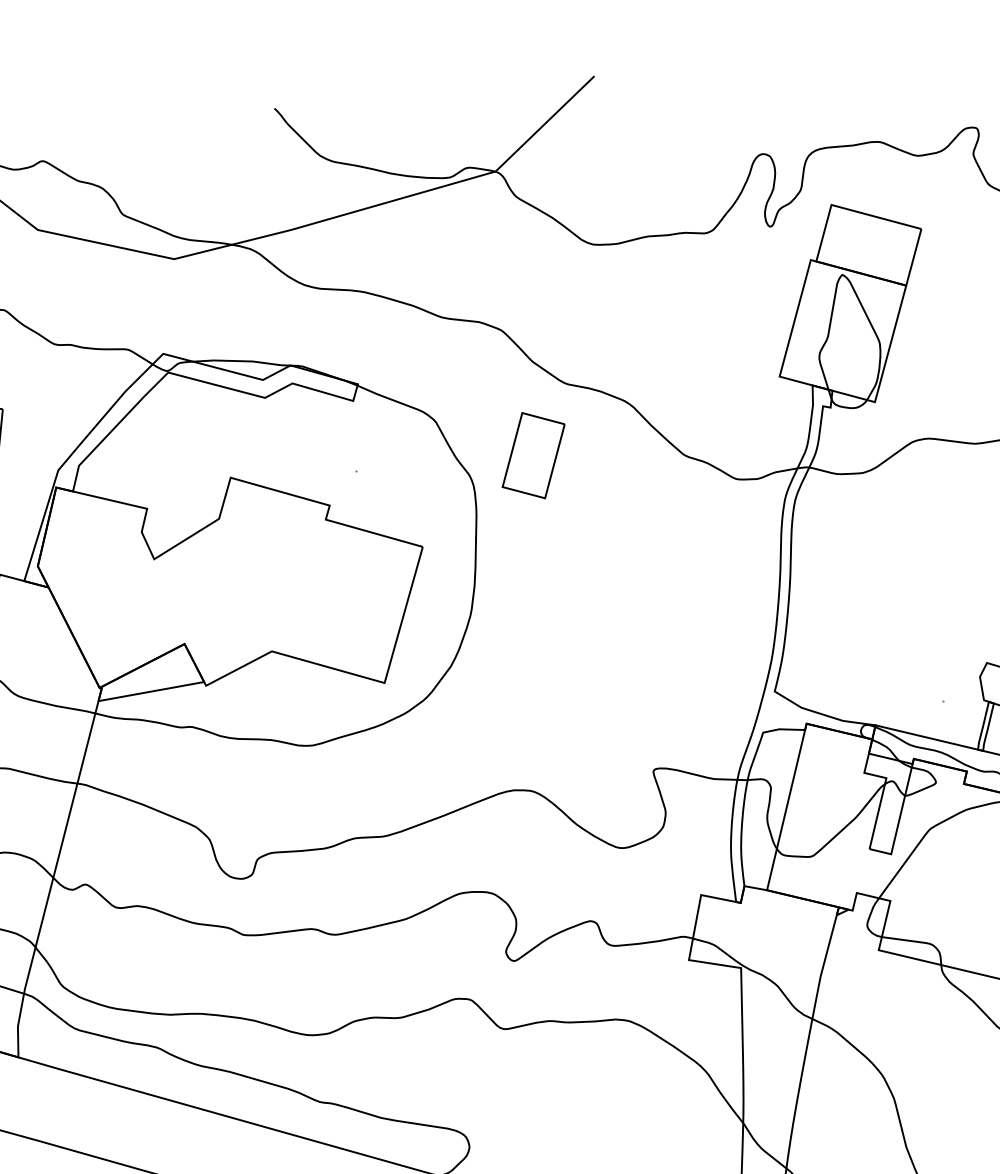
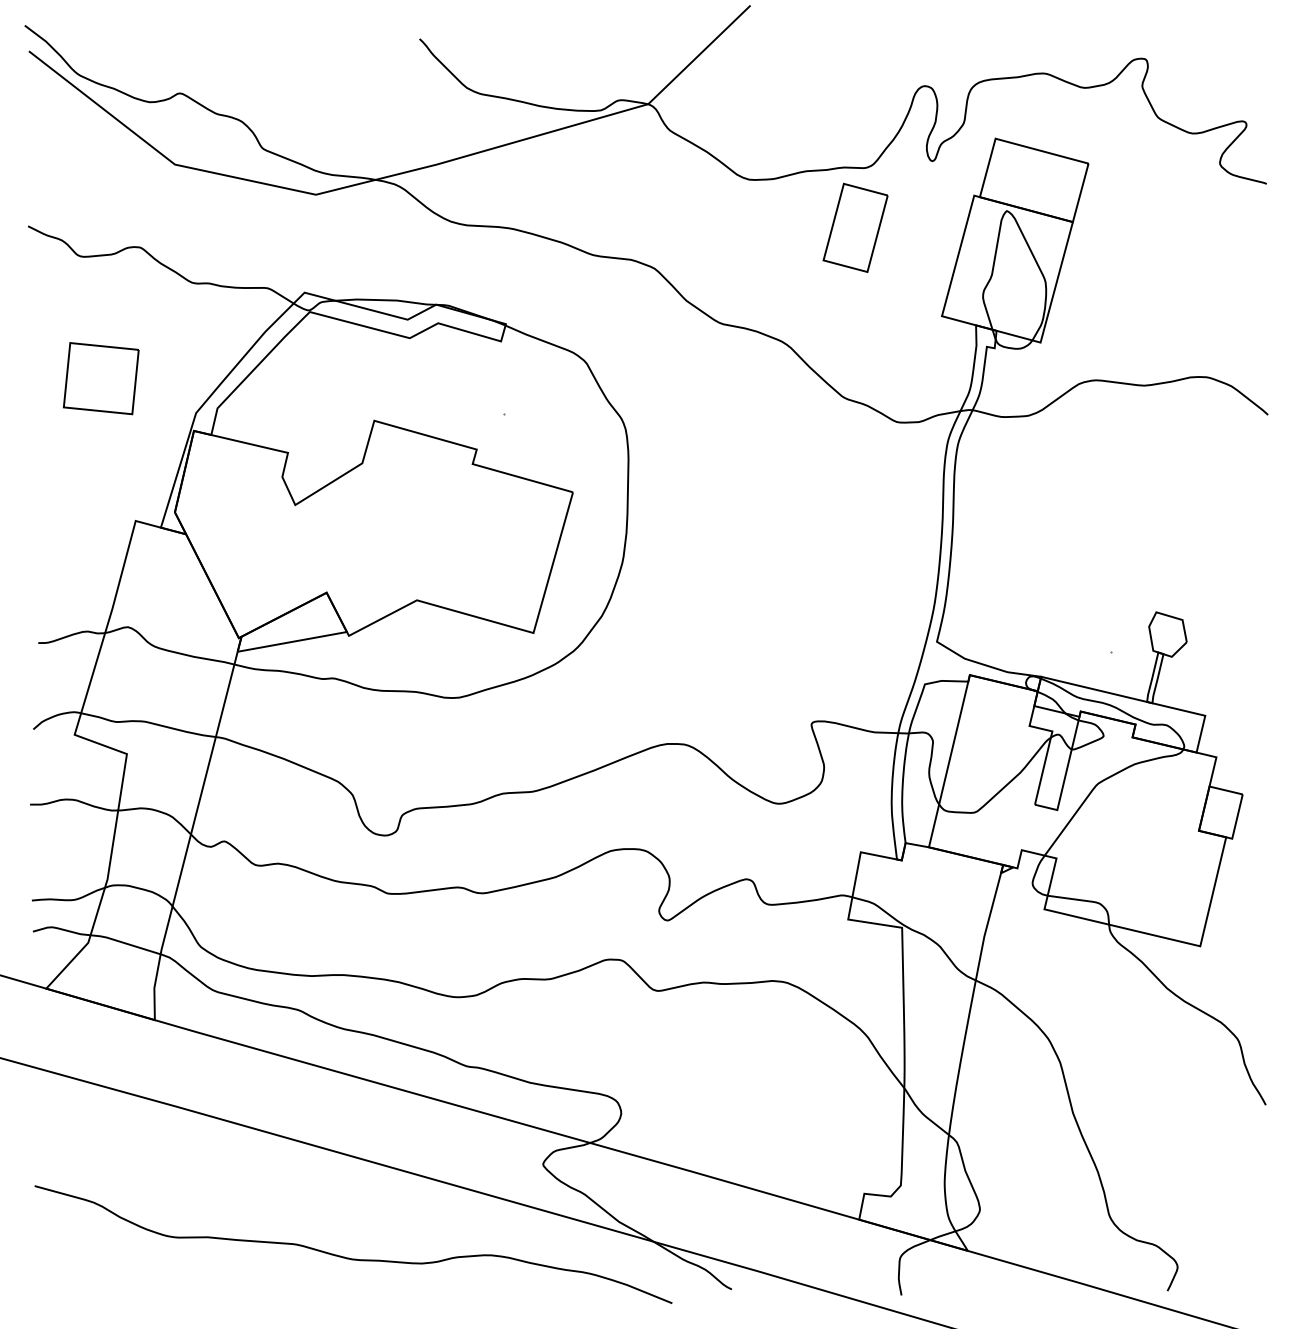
part: (533, 455) -> (855, 227), moved

